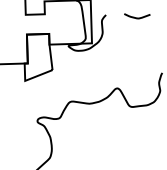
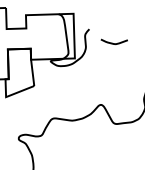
curve: (137, 17) -> (114, 43), moved

